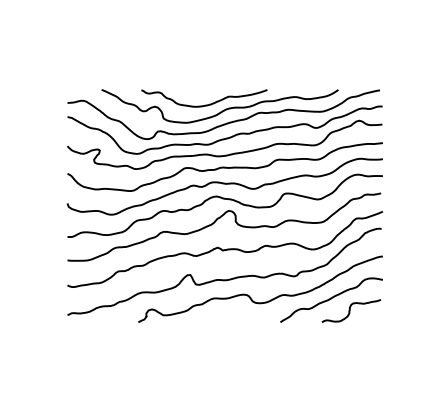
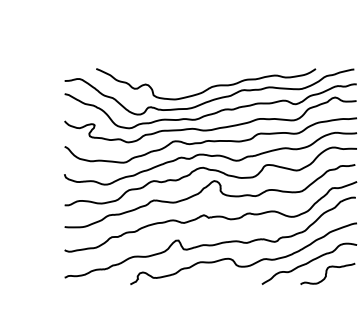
curve: (205, 104) -> (192, 82), removed

